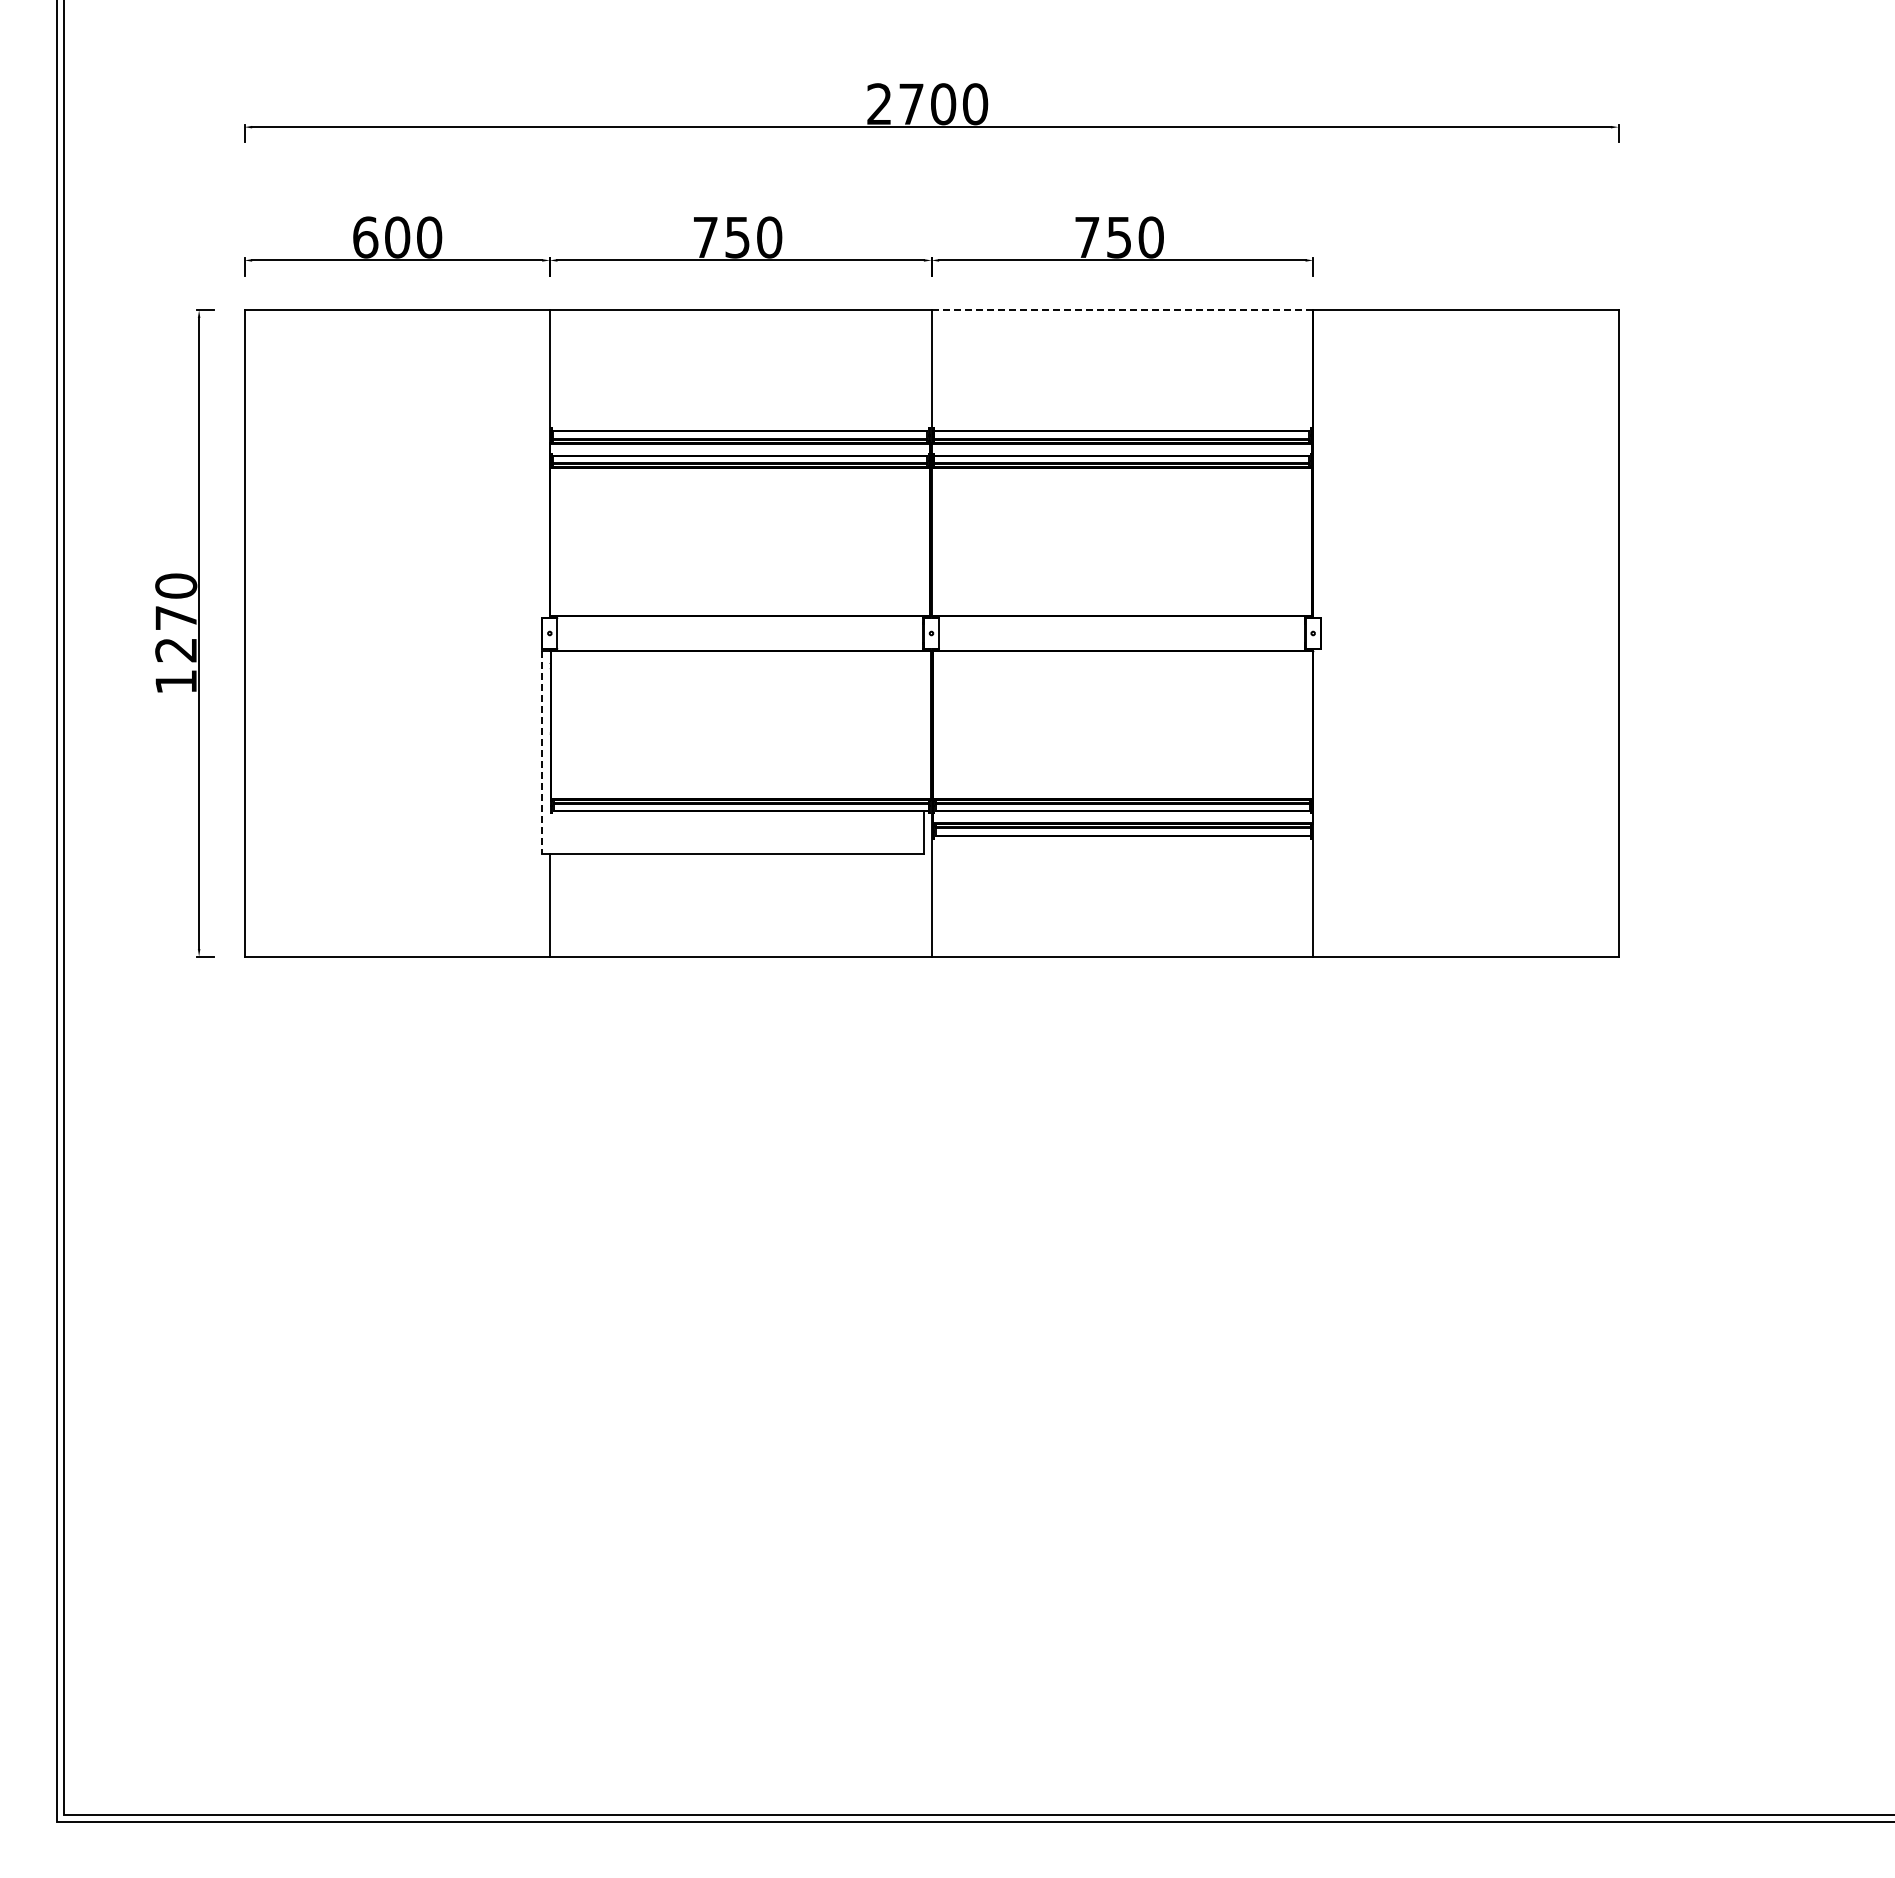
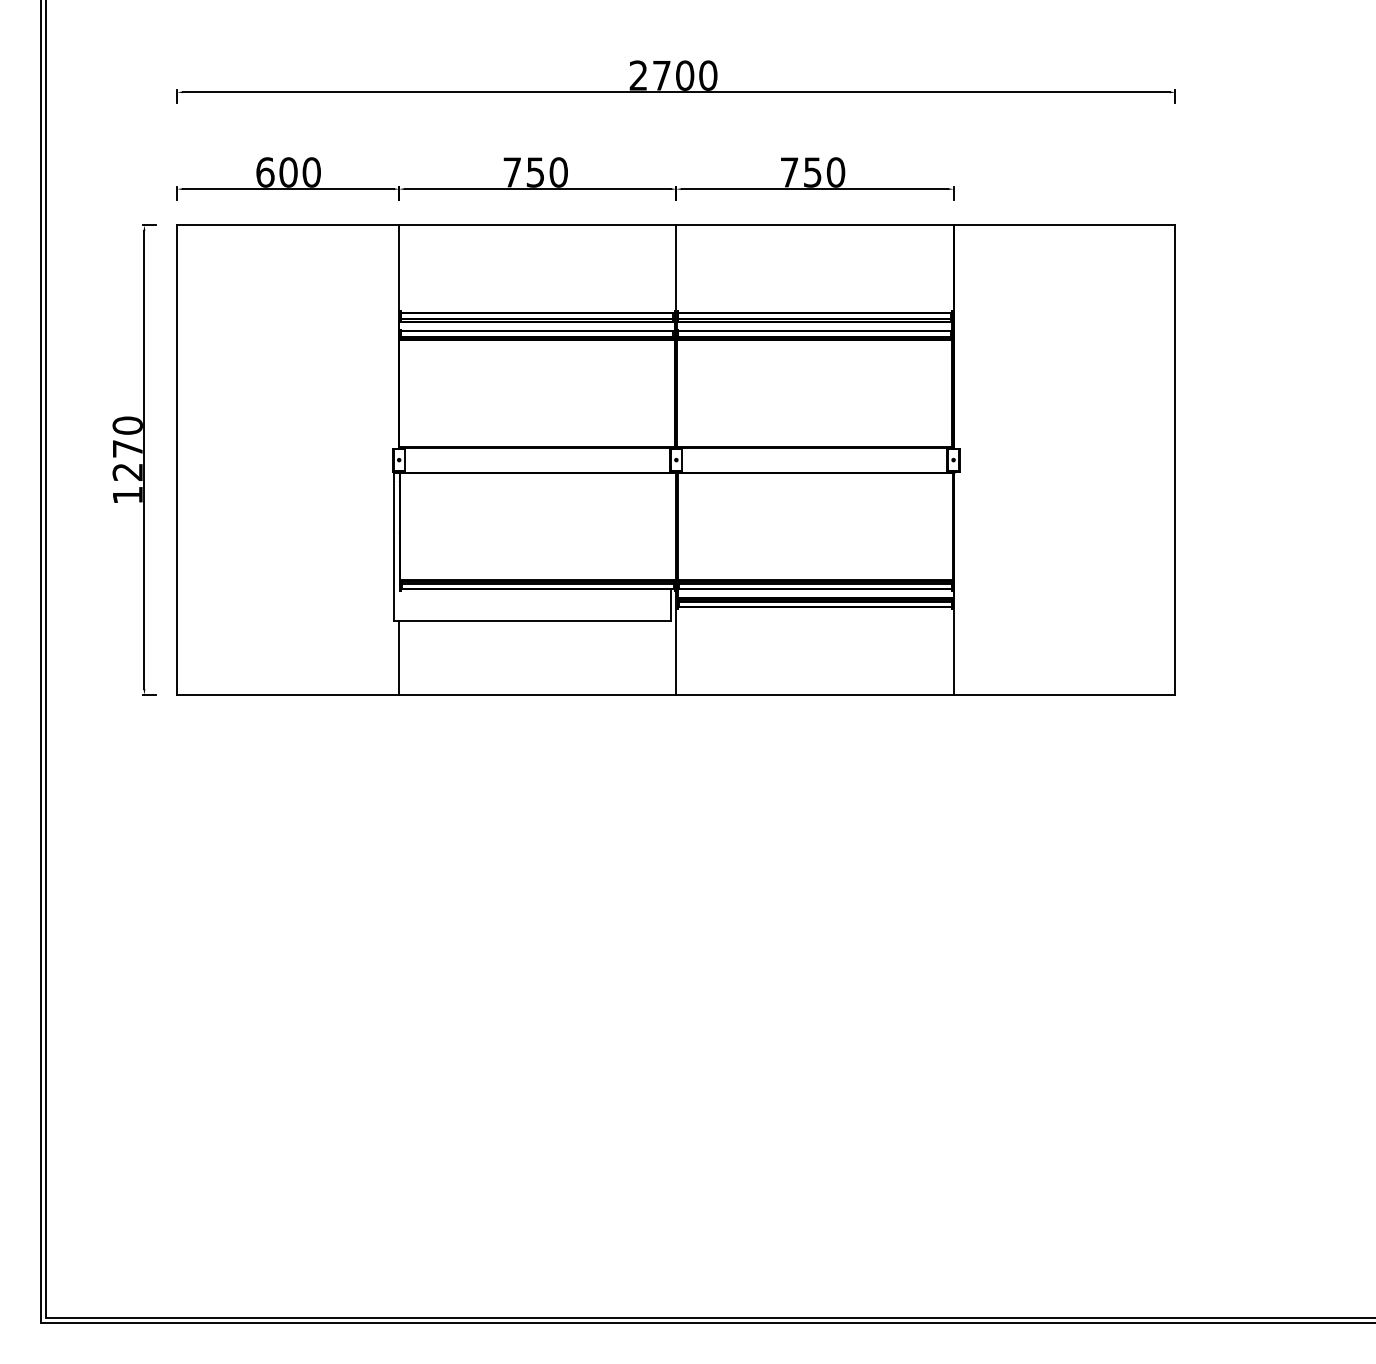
line: (1122, 310) -> (815, 225), dashed -> solid
line: (542, 752) -> (393, 546), dashed -> solid

